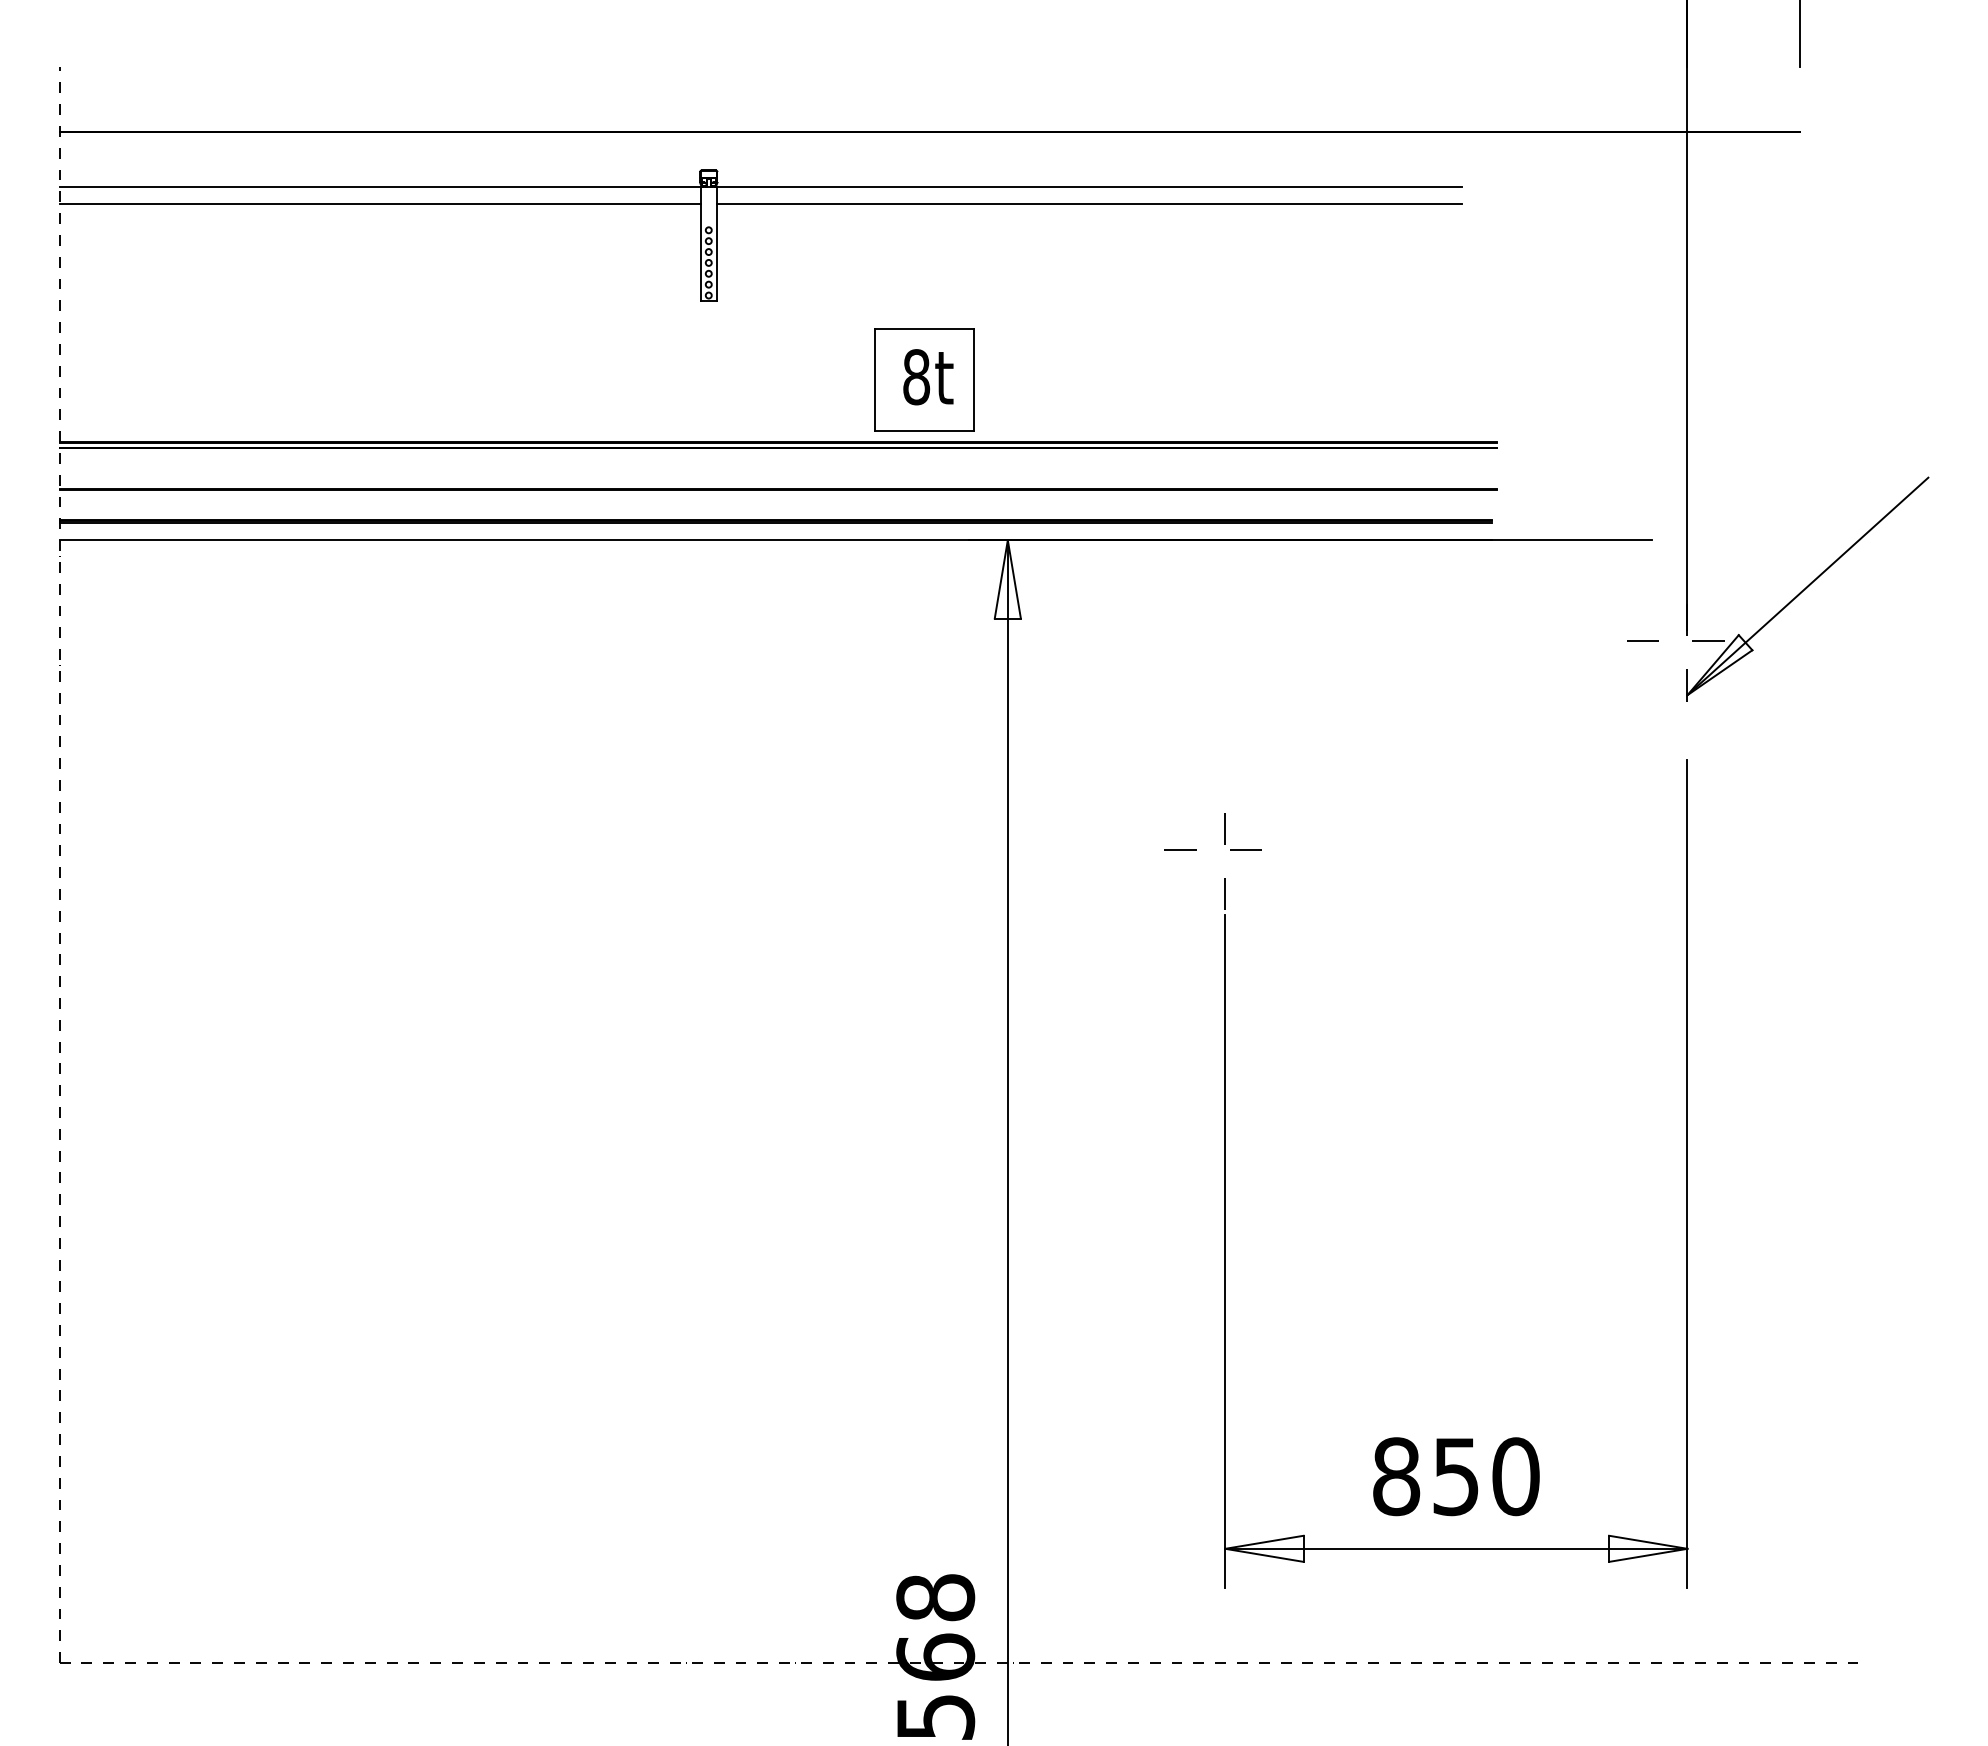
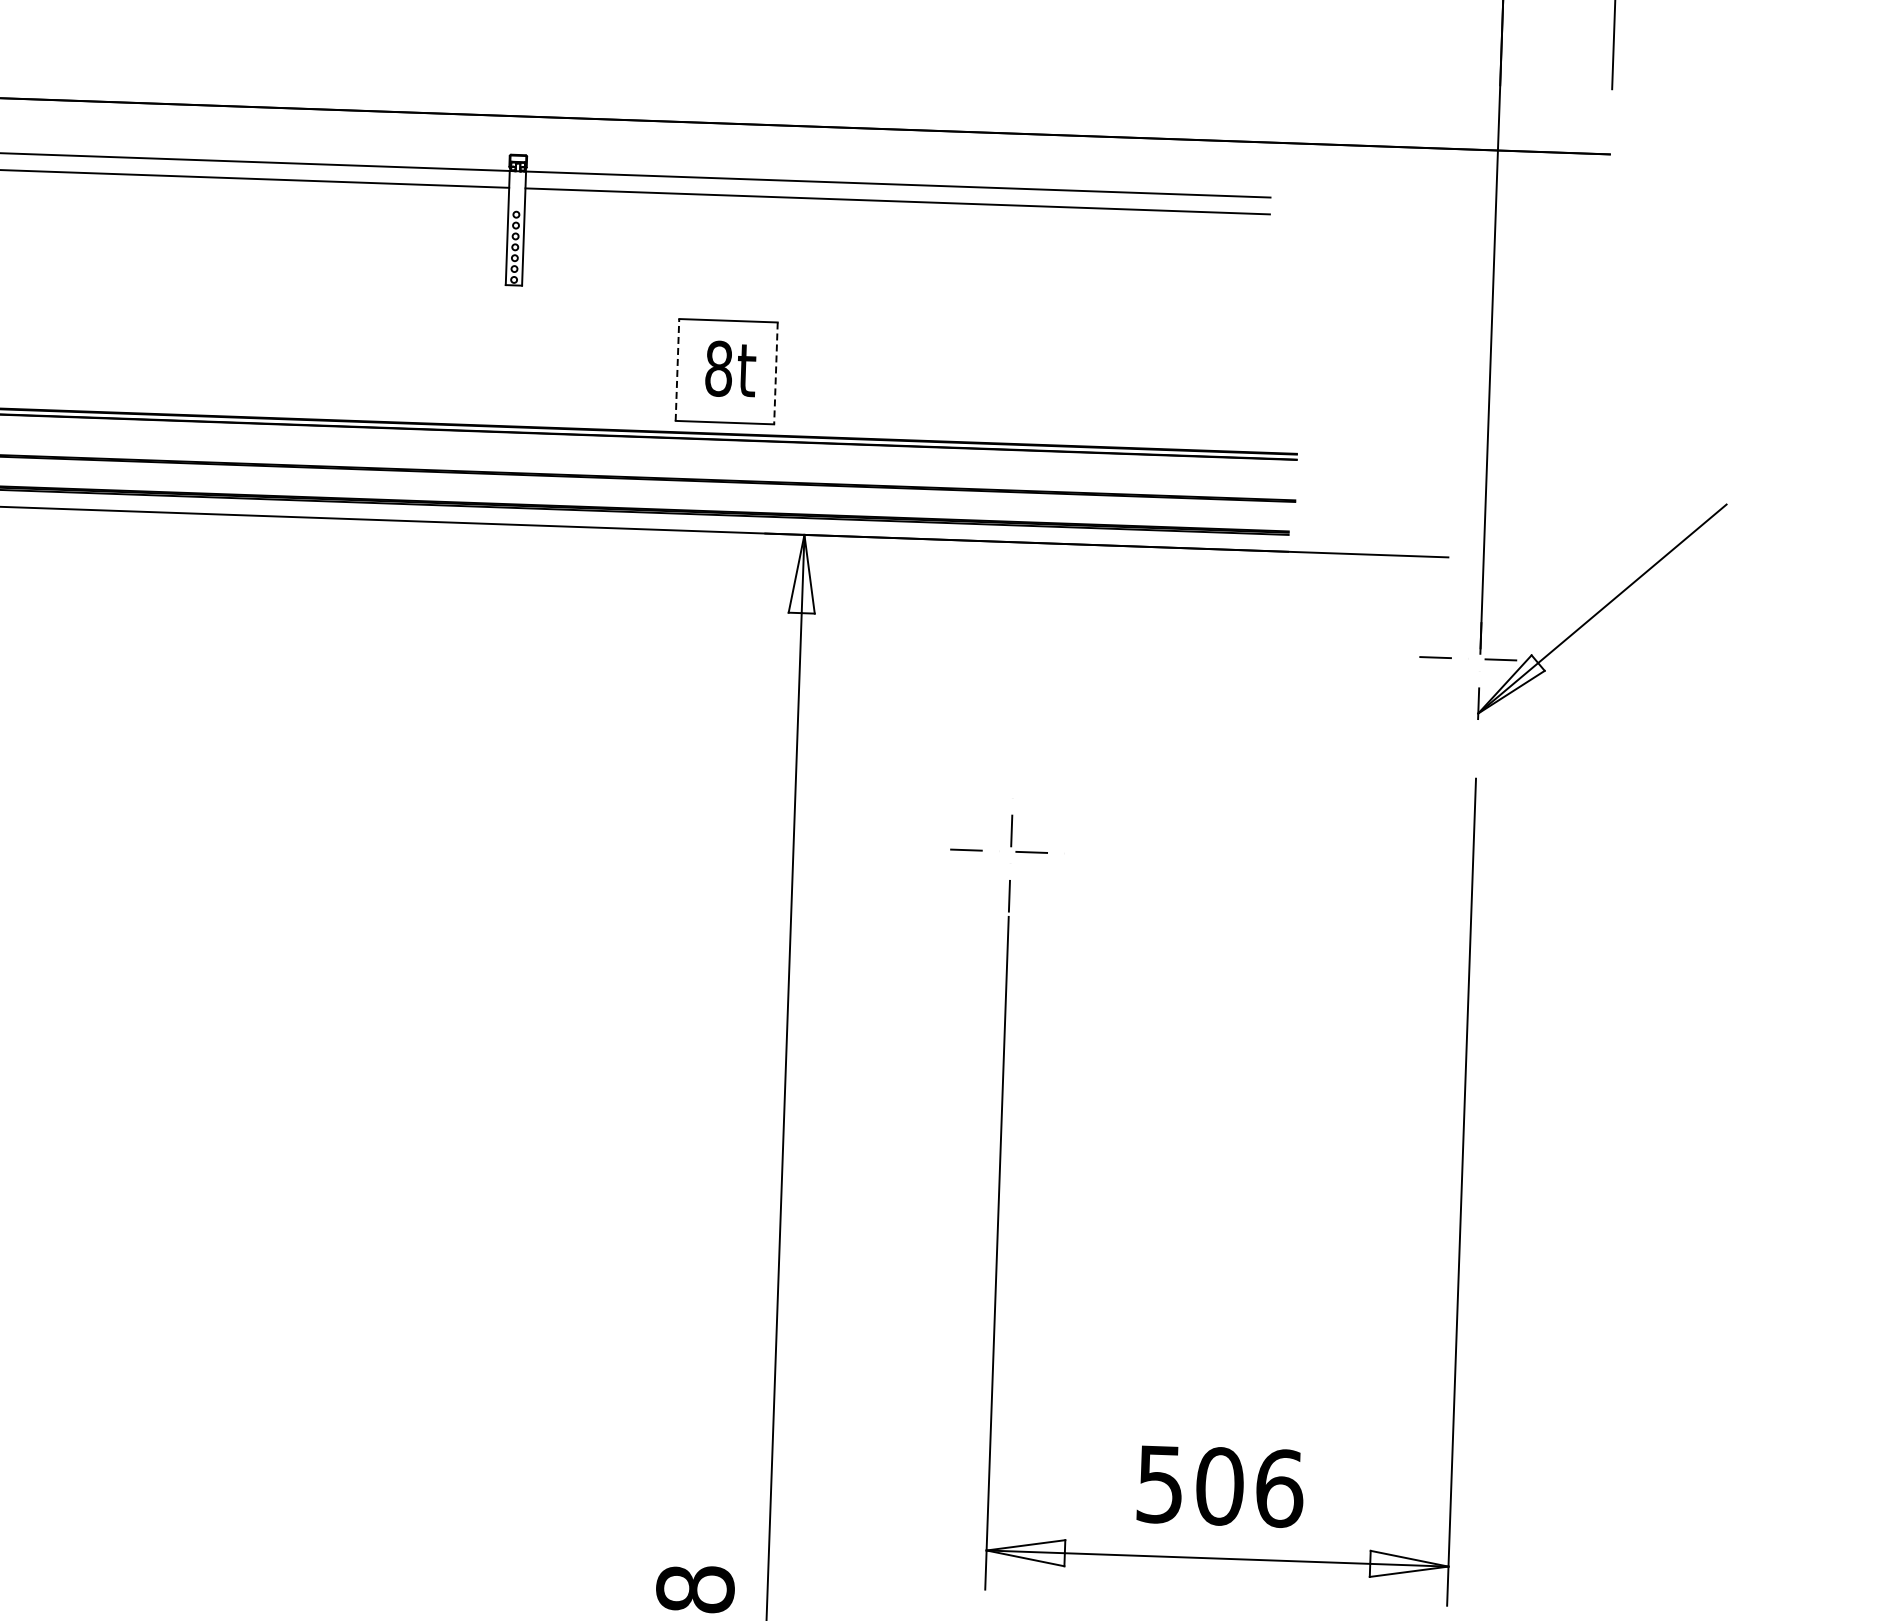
line: (875, 379) -> (677, 369), solid -> dashed
line: (973, 379) -> (775, 373), solid -> dashed
text: (1456, 1476) -> (1220, 1486), 850 -> 506

